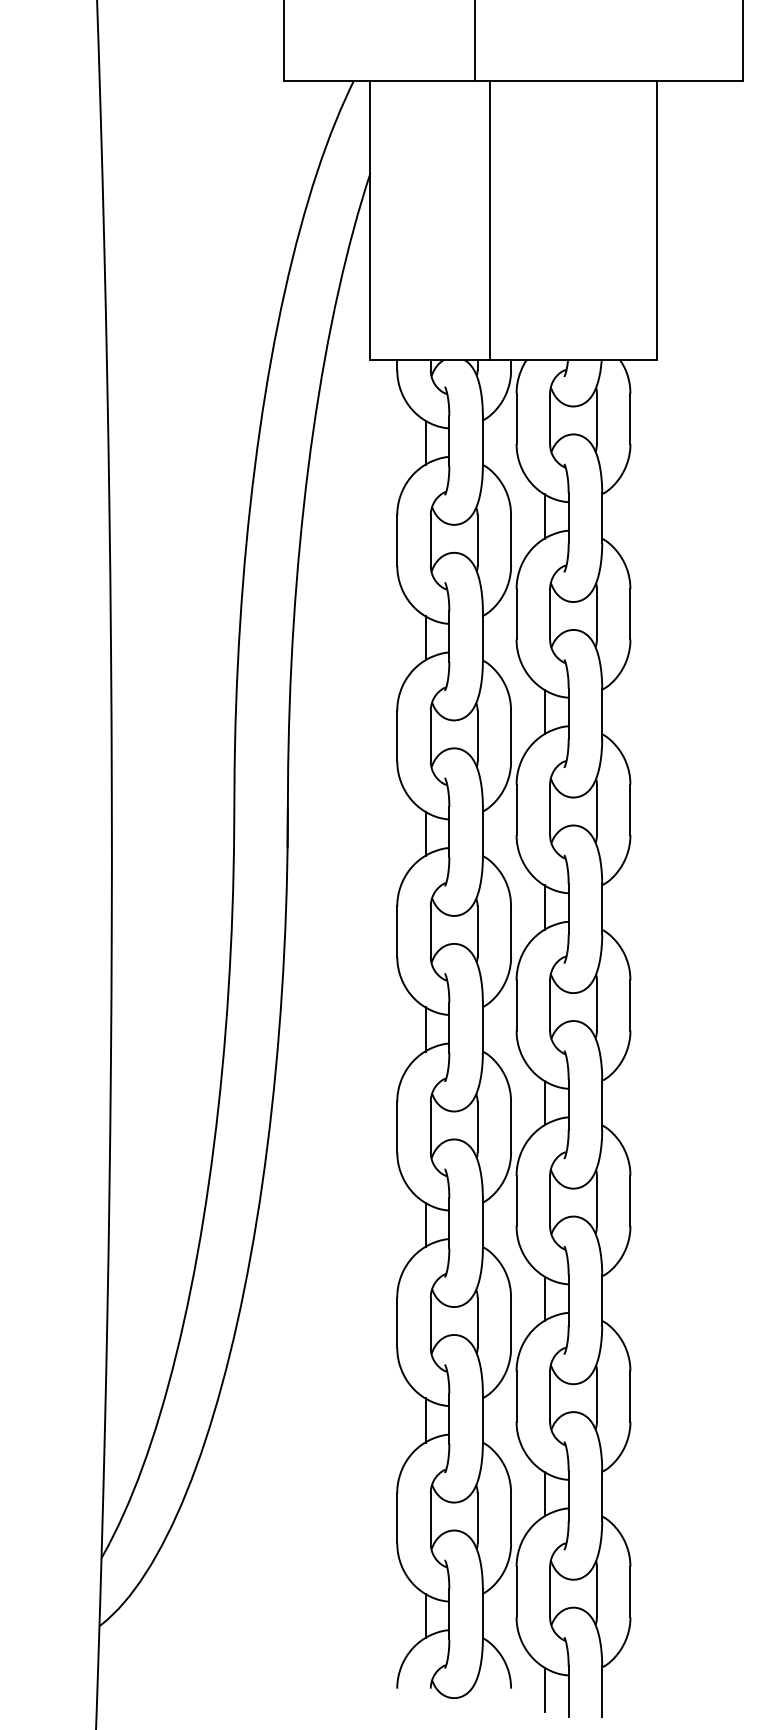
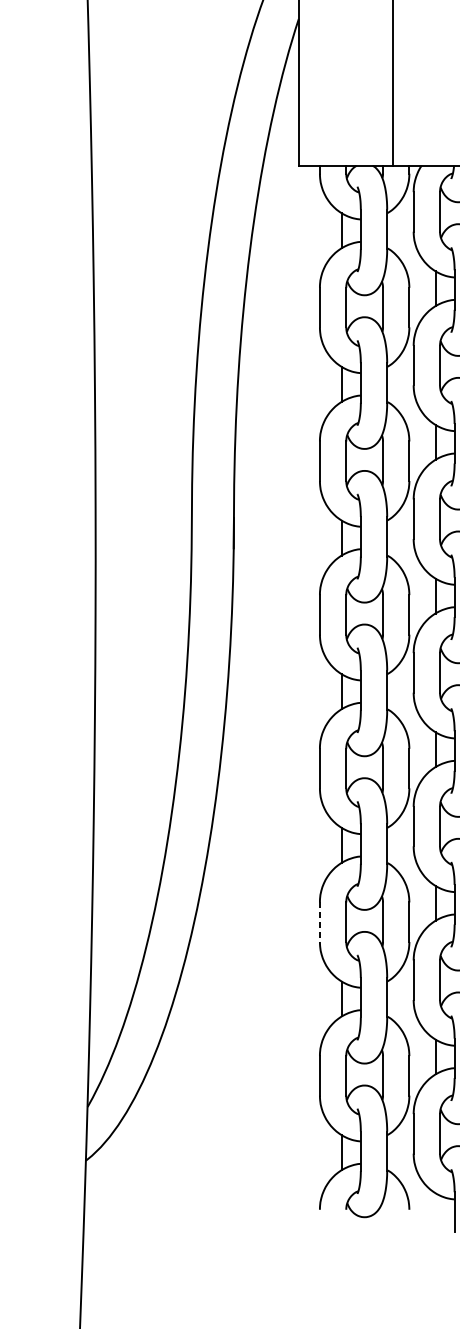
line: (397, 1323) -> (320, 922), solid -> dashed
line: (544, 1689) -> (435, 1210), removed

